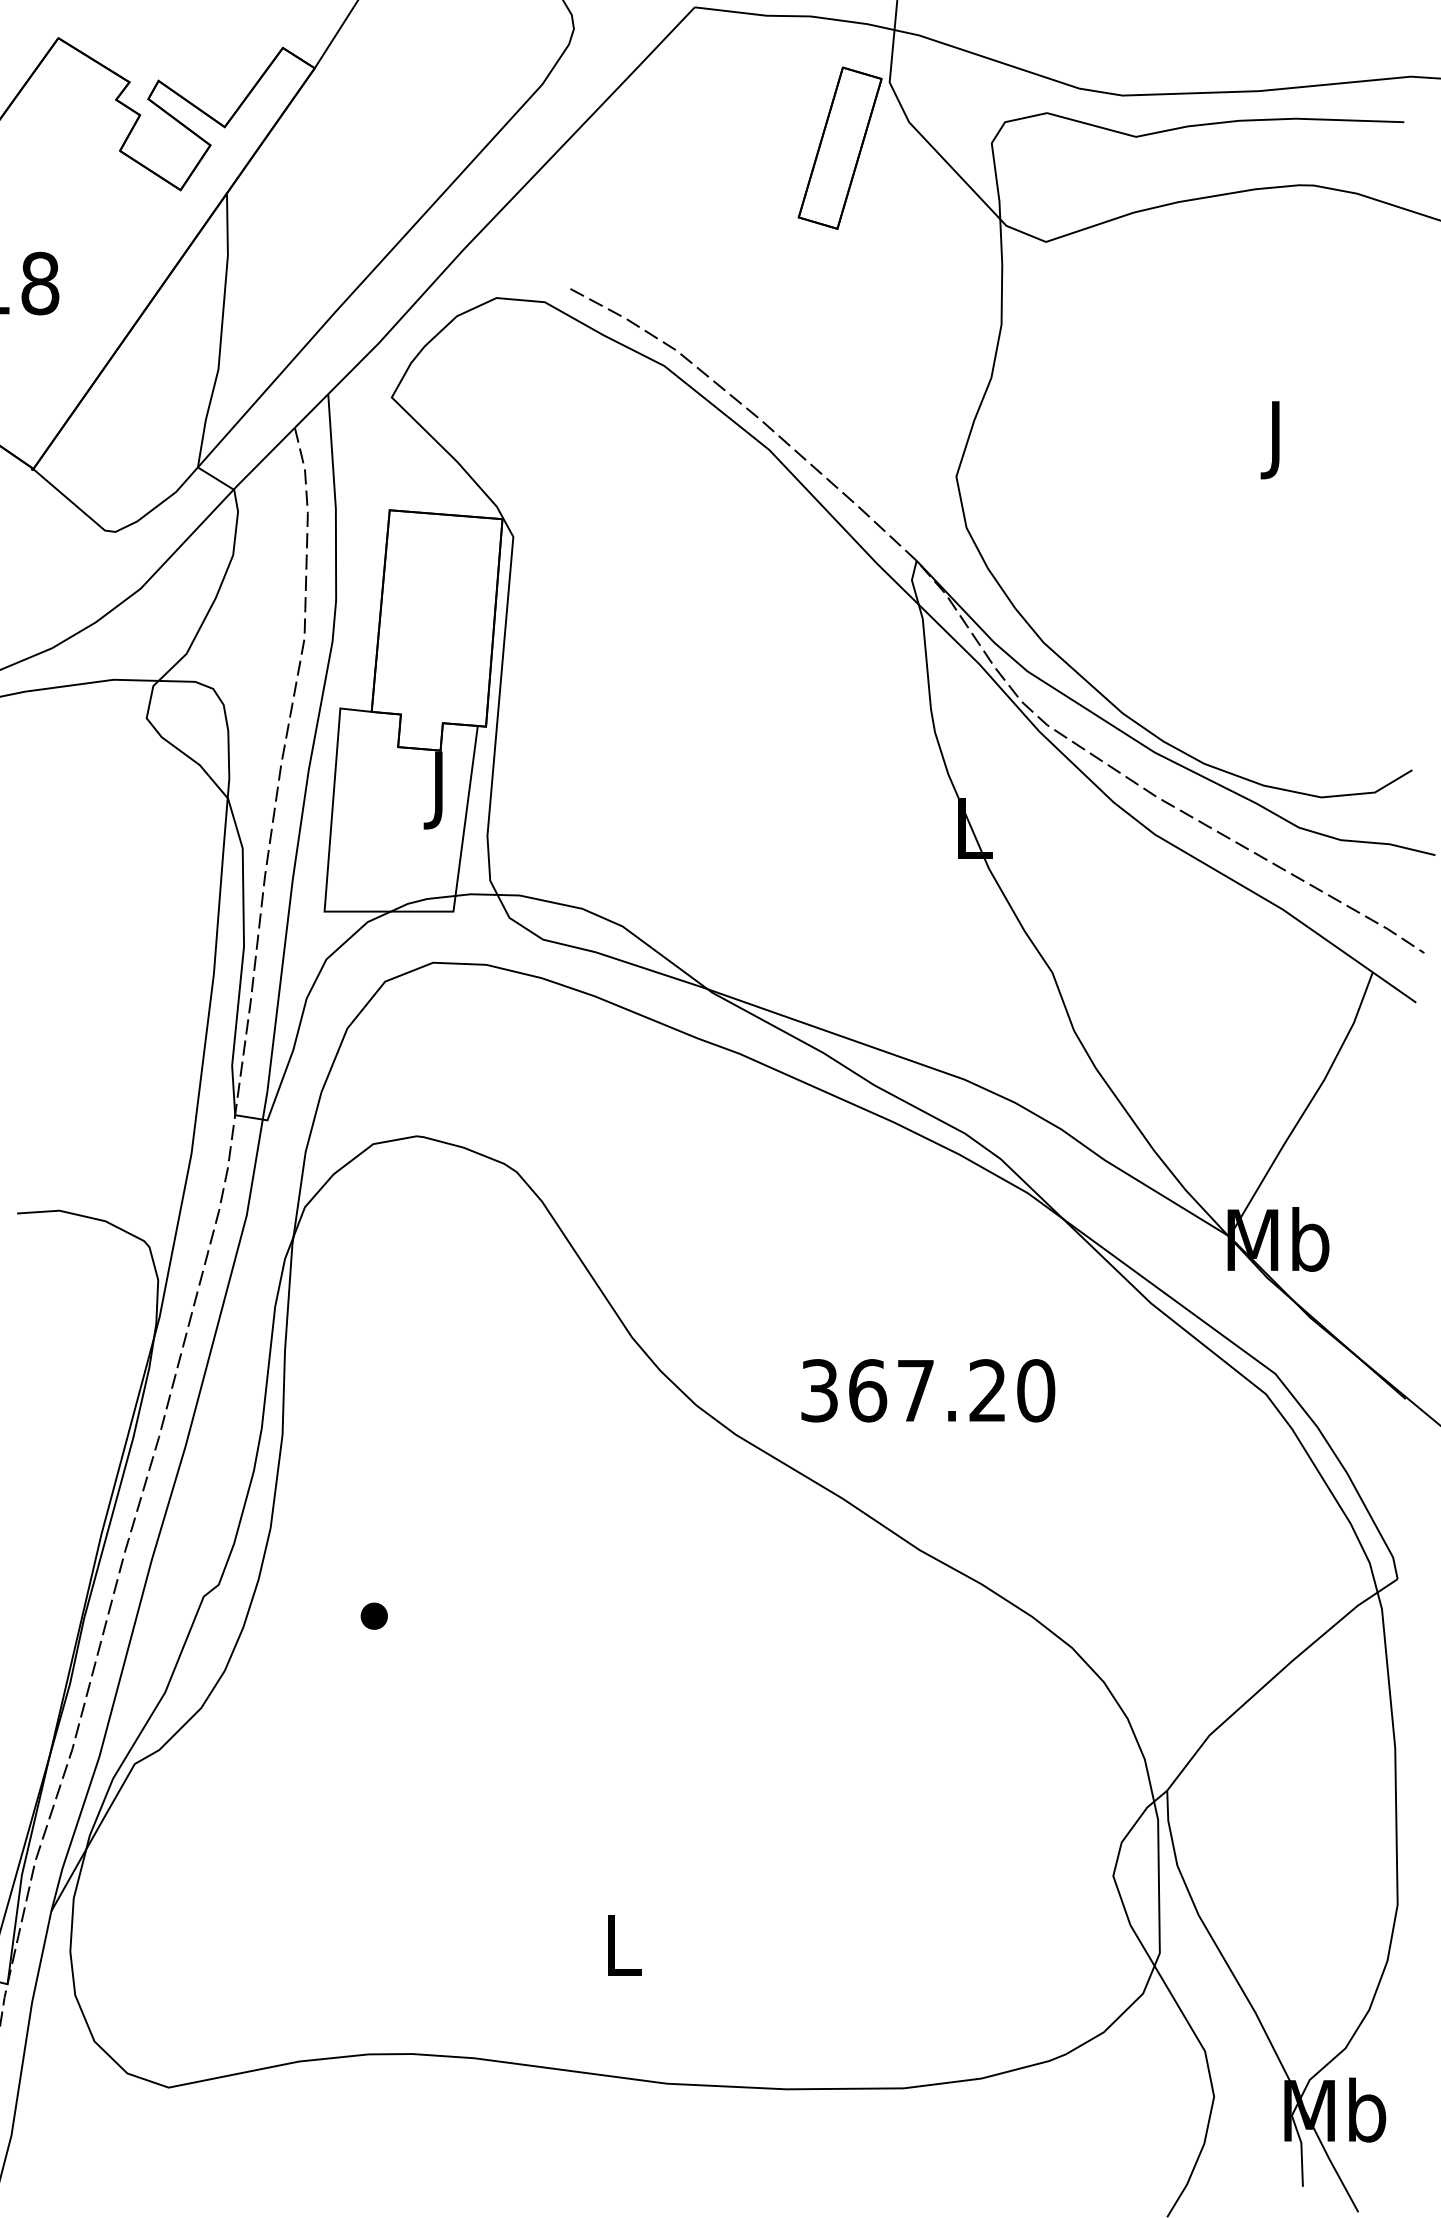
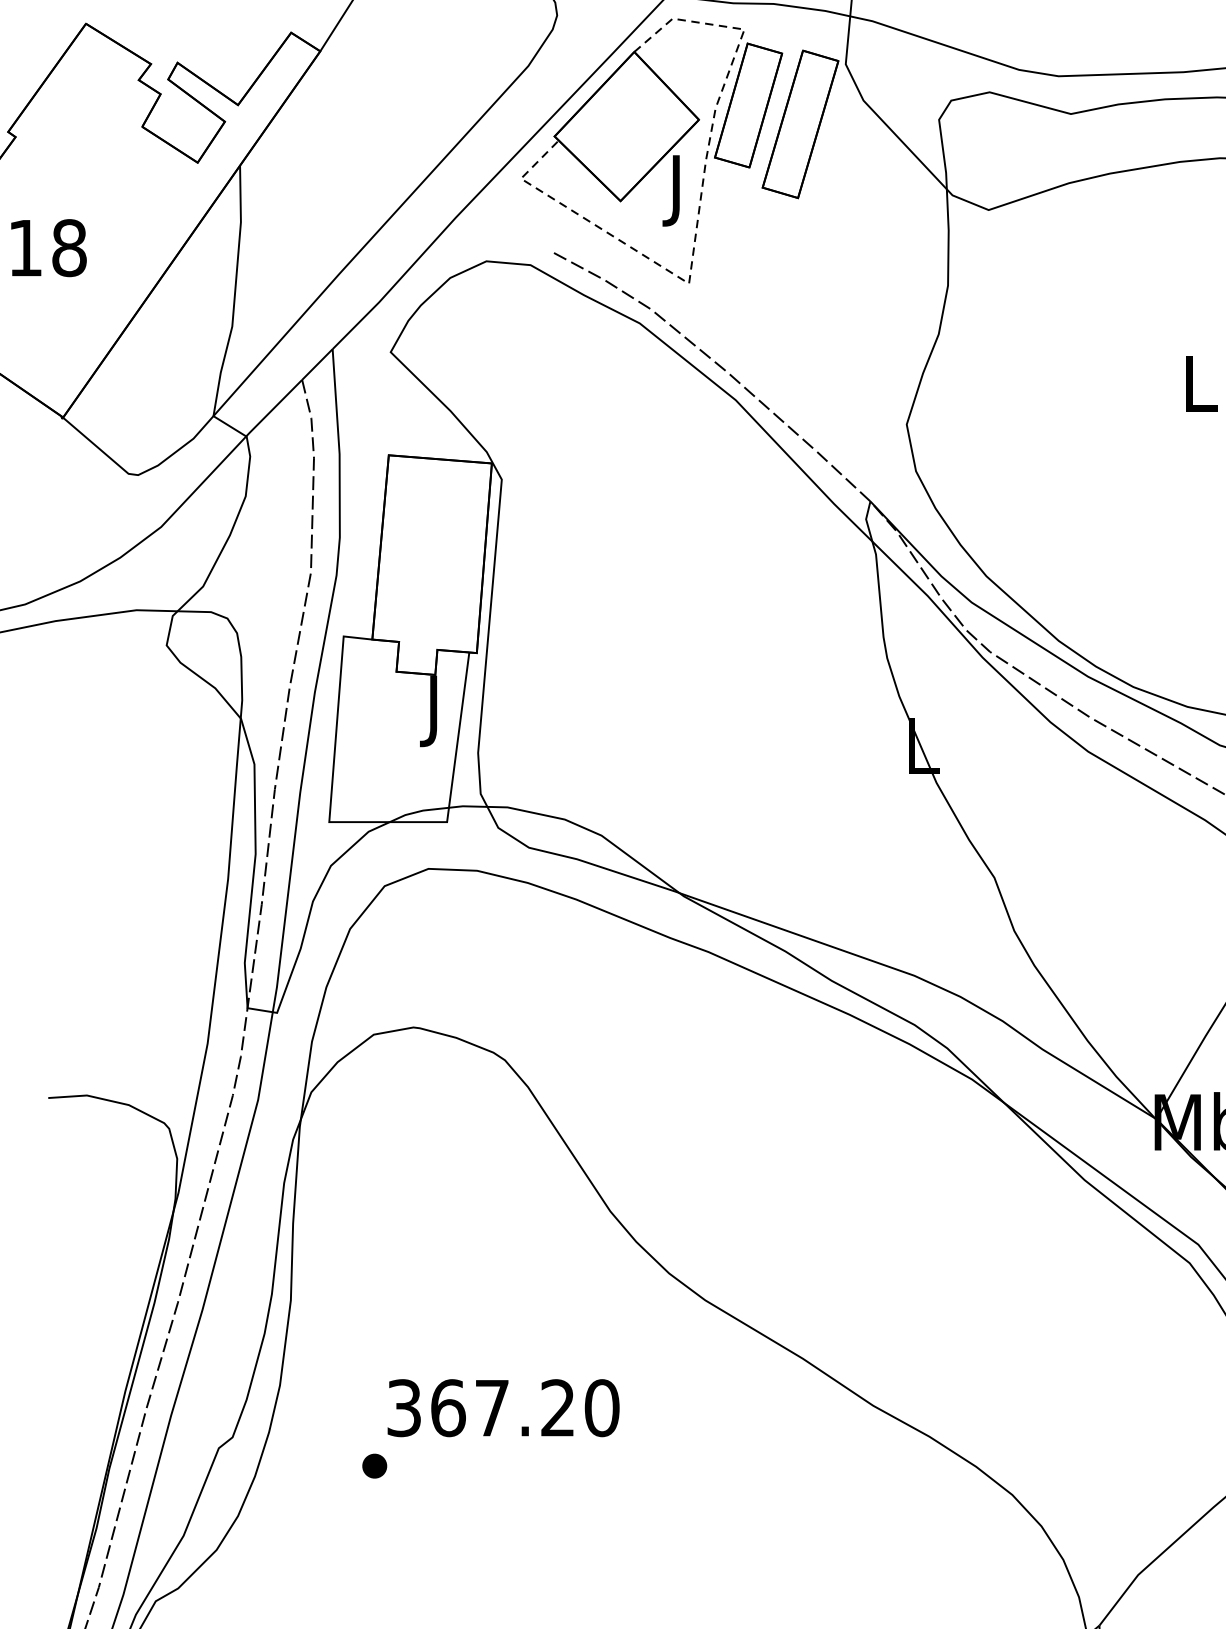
part: (678, 177) -> (652, 151), added
text: (1277, 440) -> (1200, 391), J -> L
text: (928, 1390) -> (503, 1407), moved

